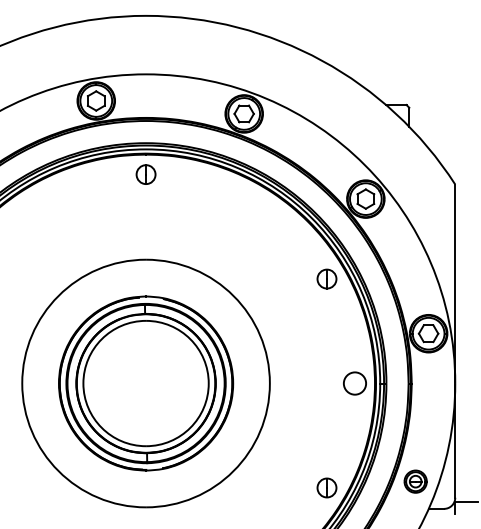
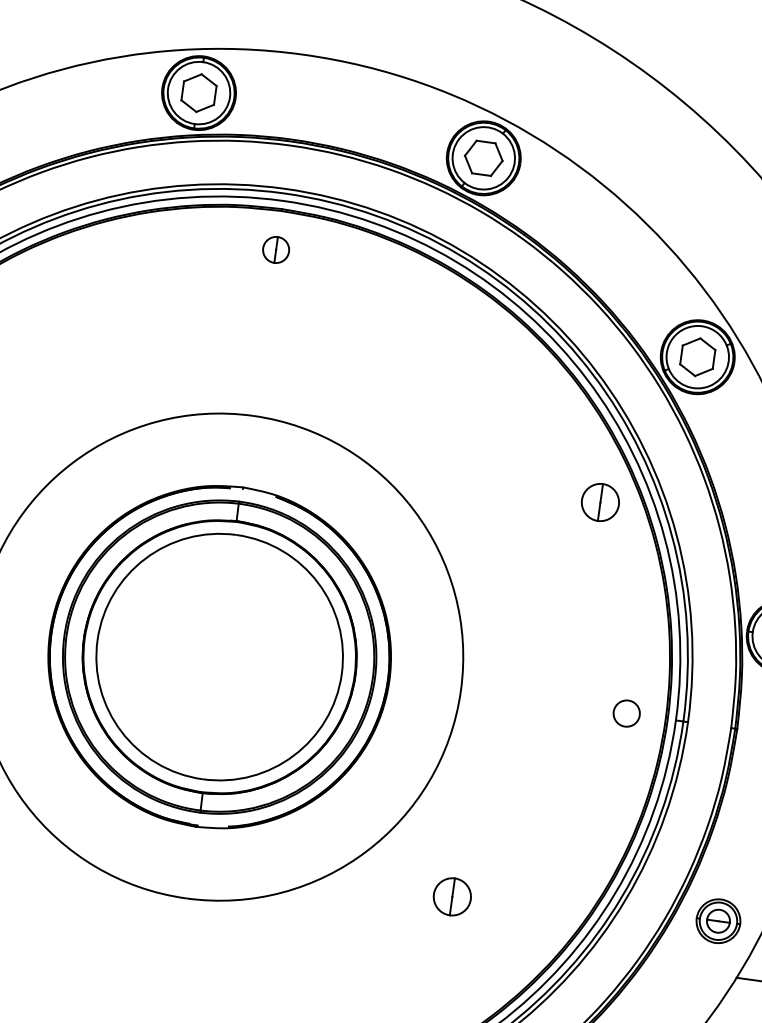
part: (145, 174) -> (275, 249), size x0.7
circle: (354, 383) -> (625, 713), size x0.6
part: (326, 487) -> (451, 895), moved

